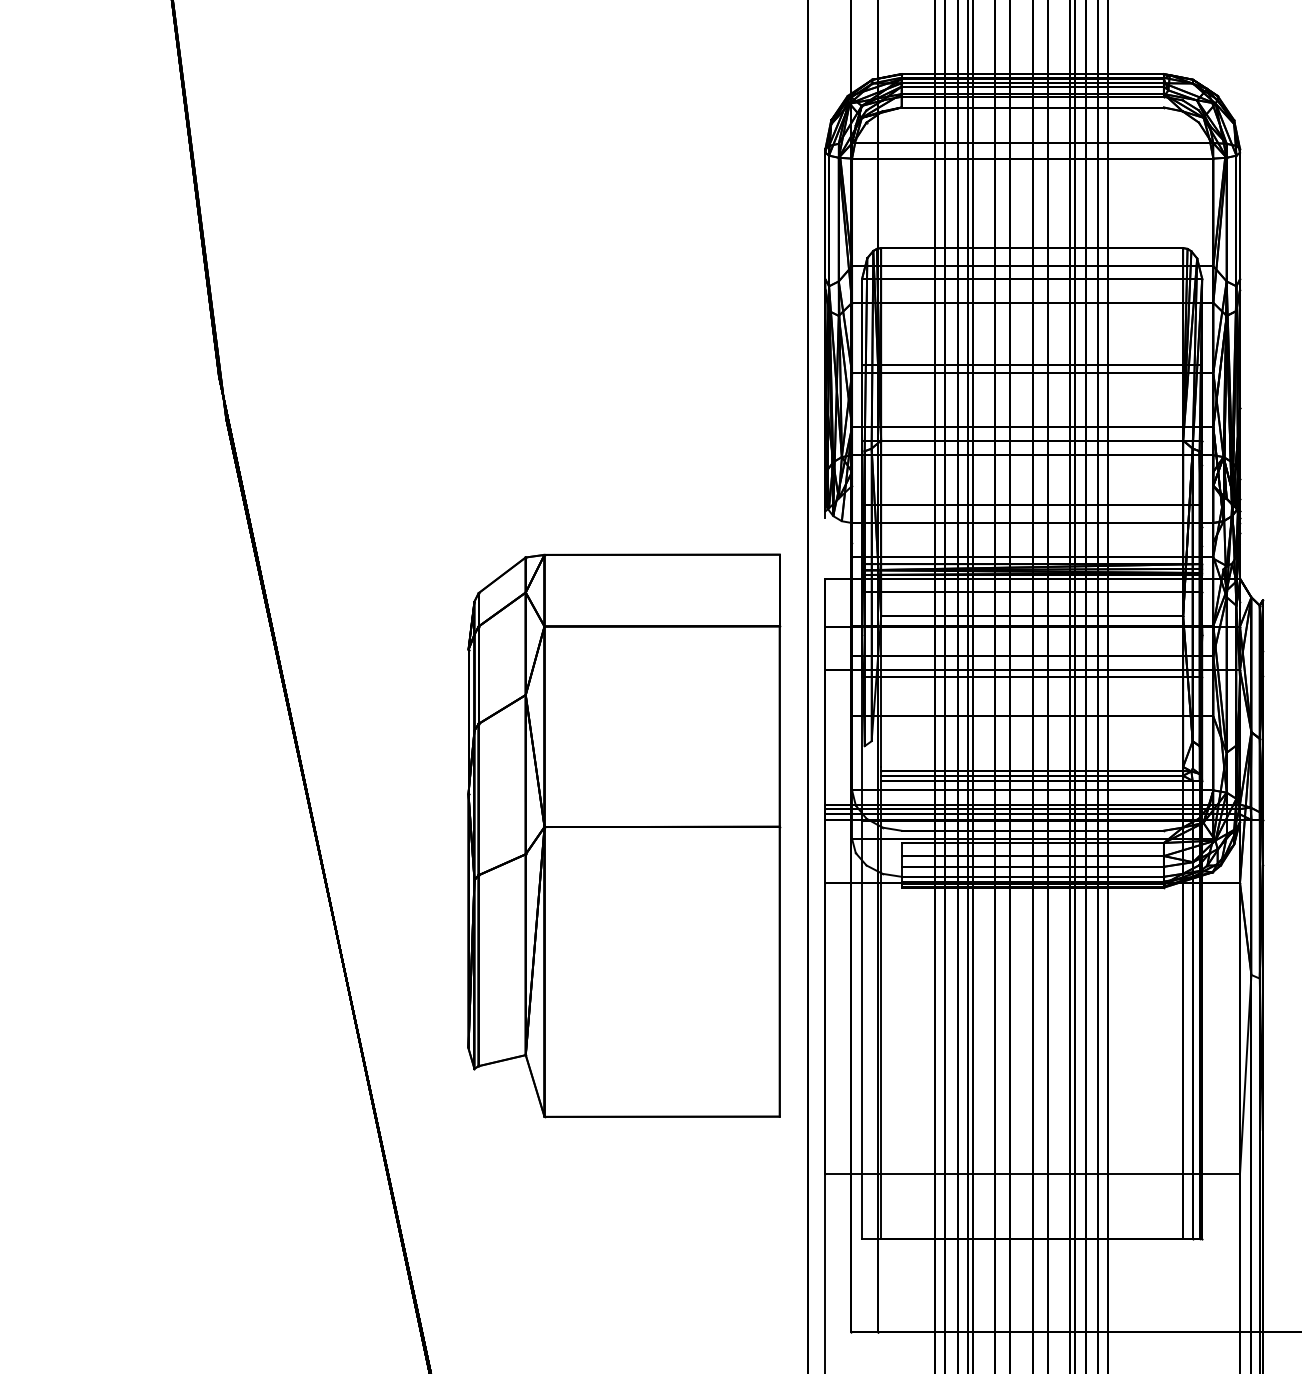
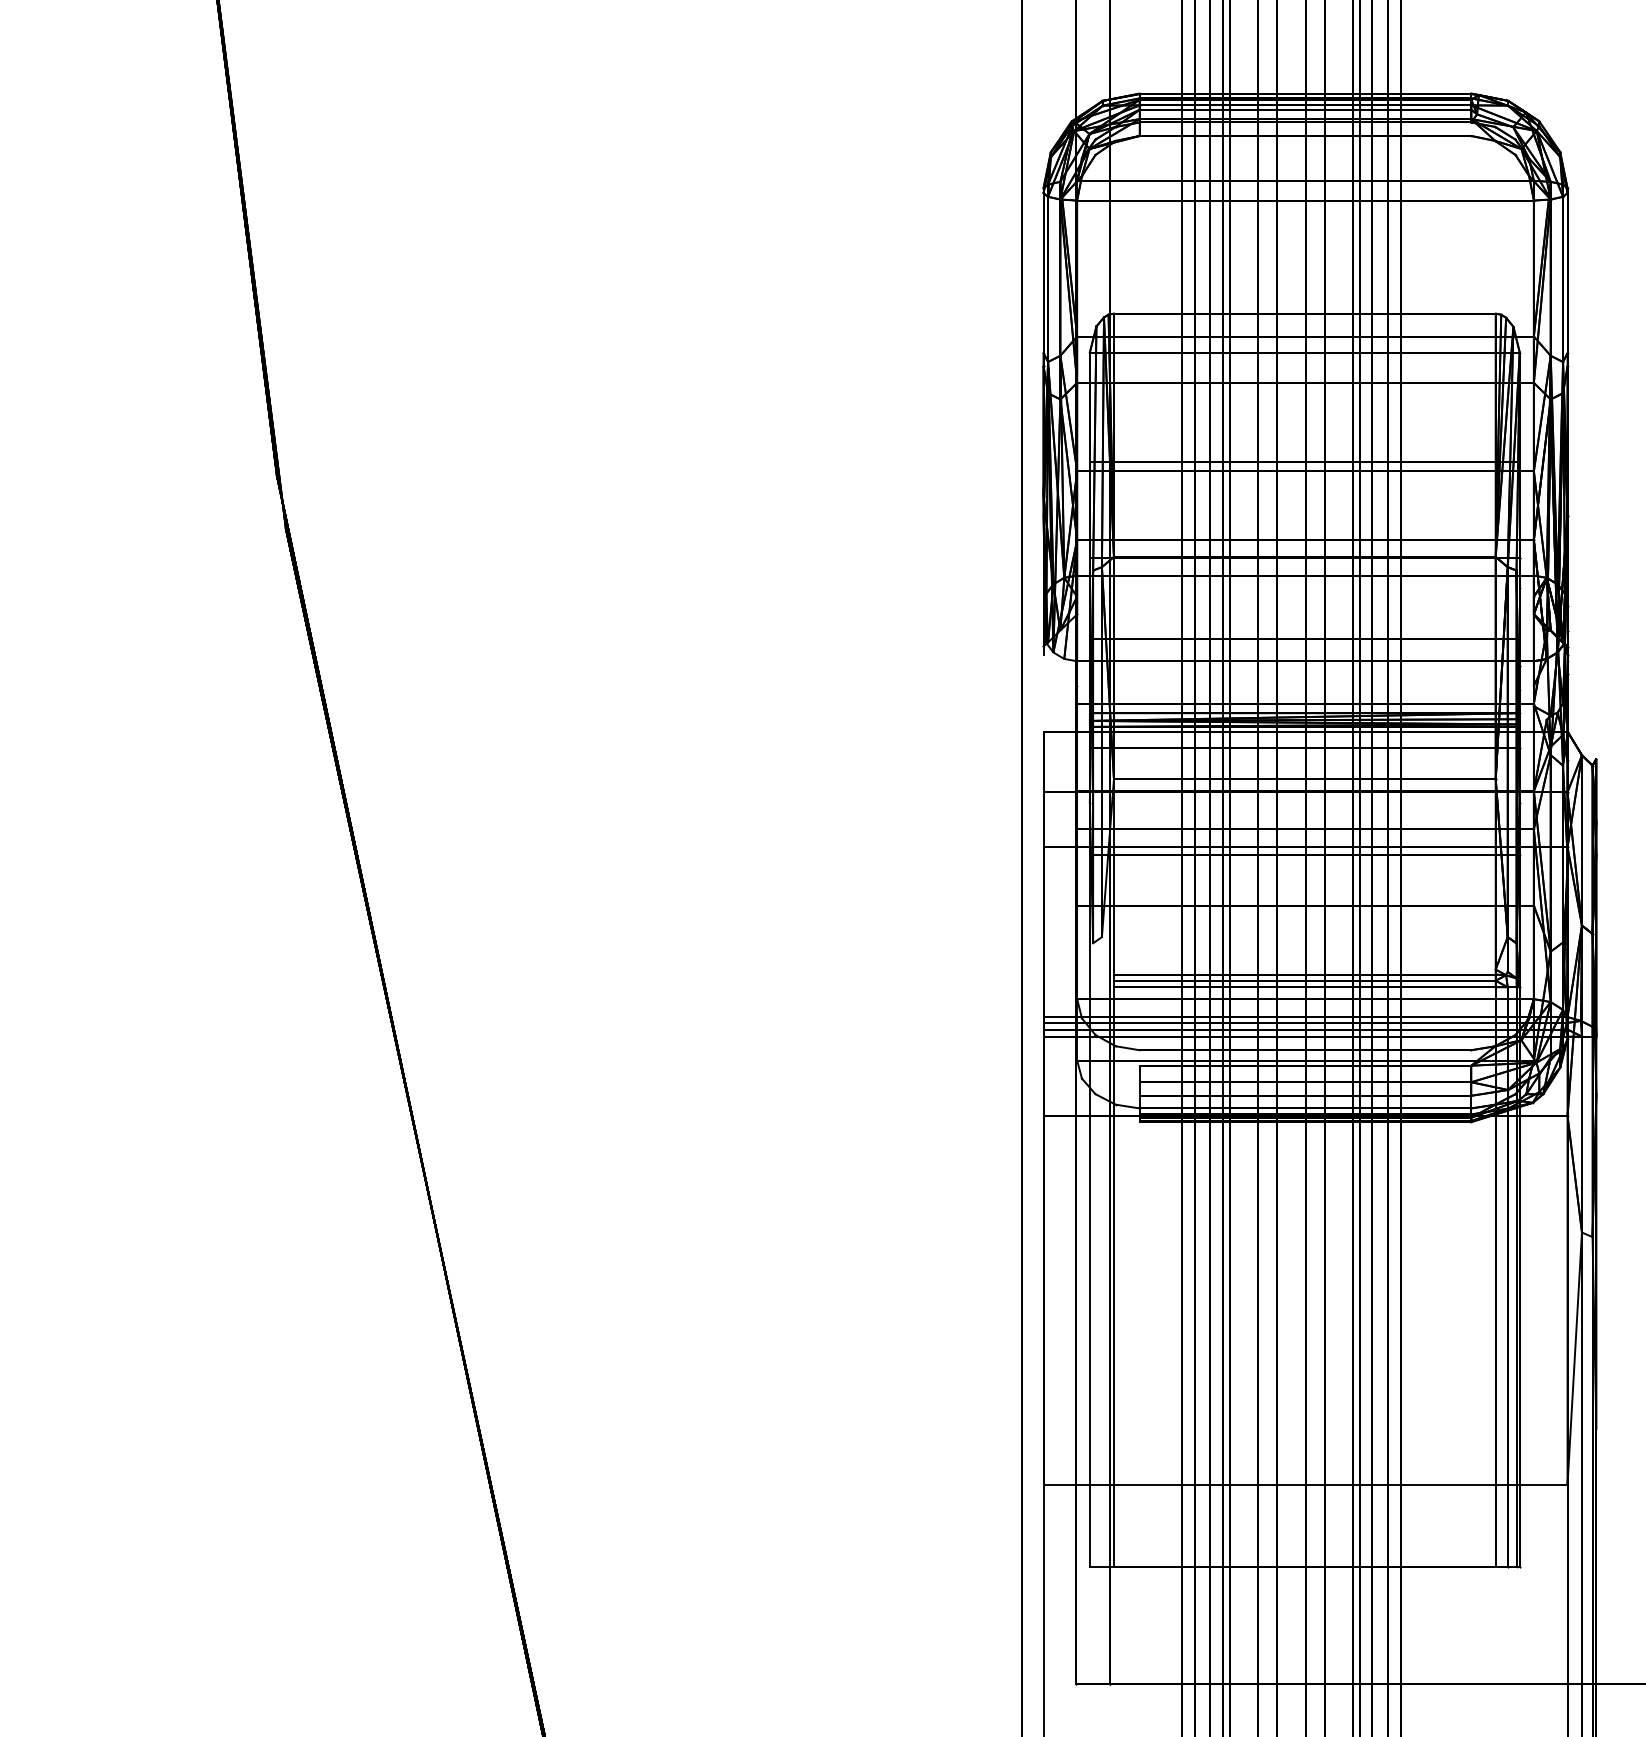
part: (624, 835) -> (789, 1056), removed

